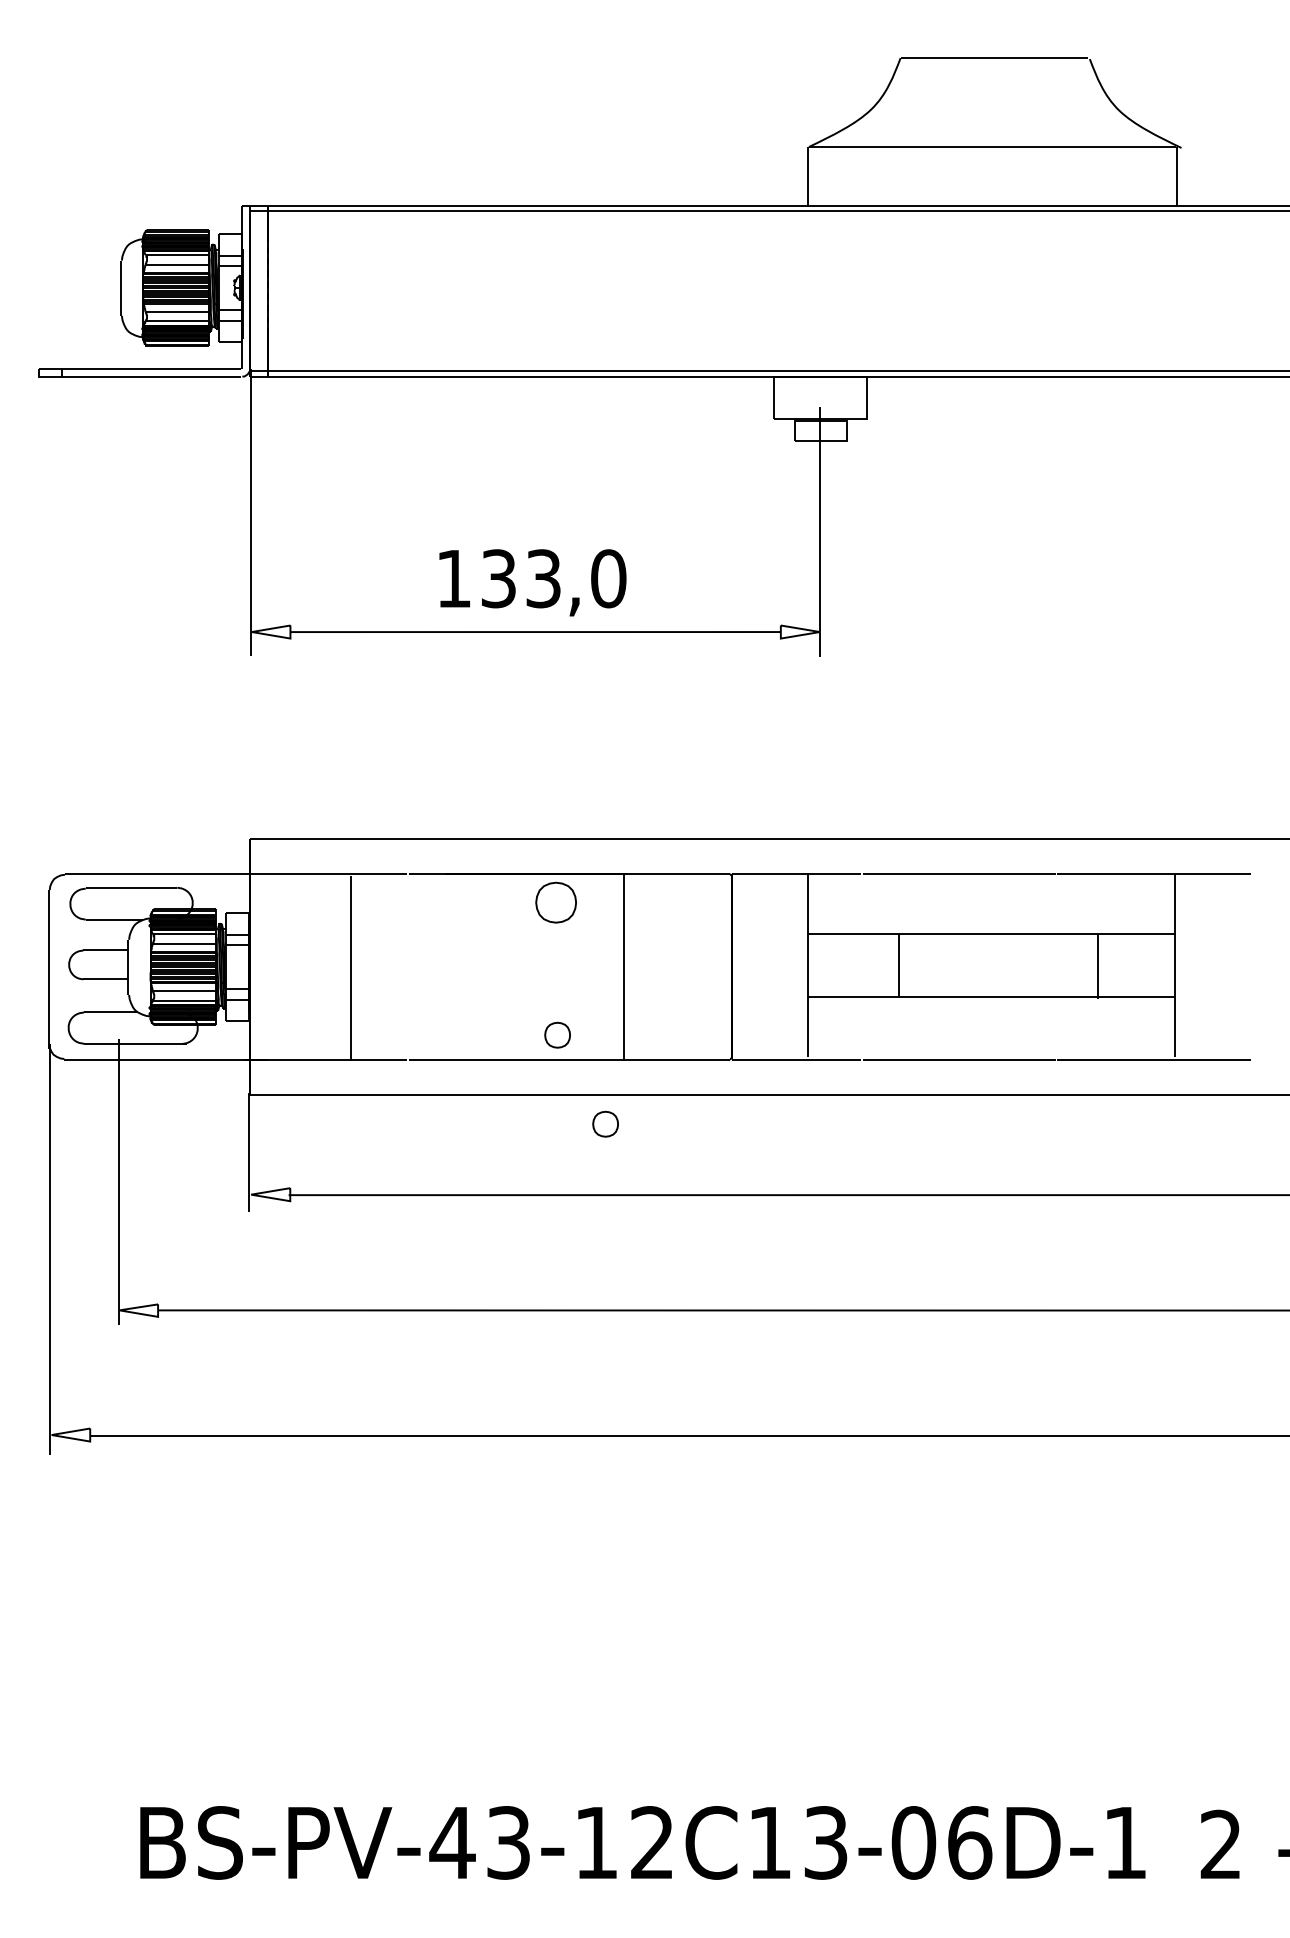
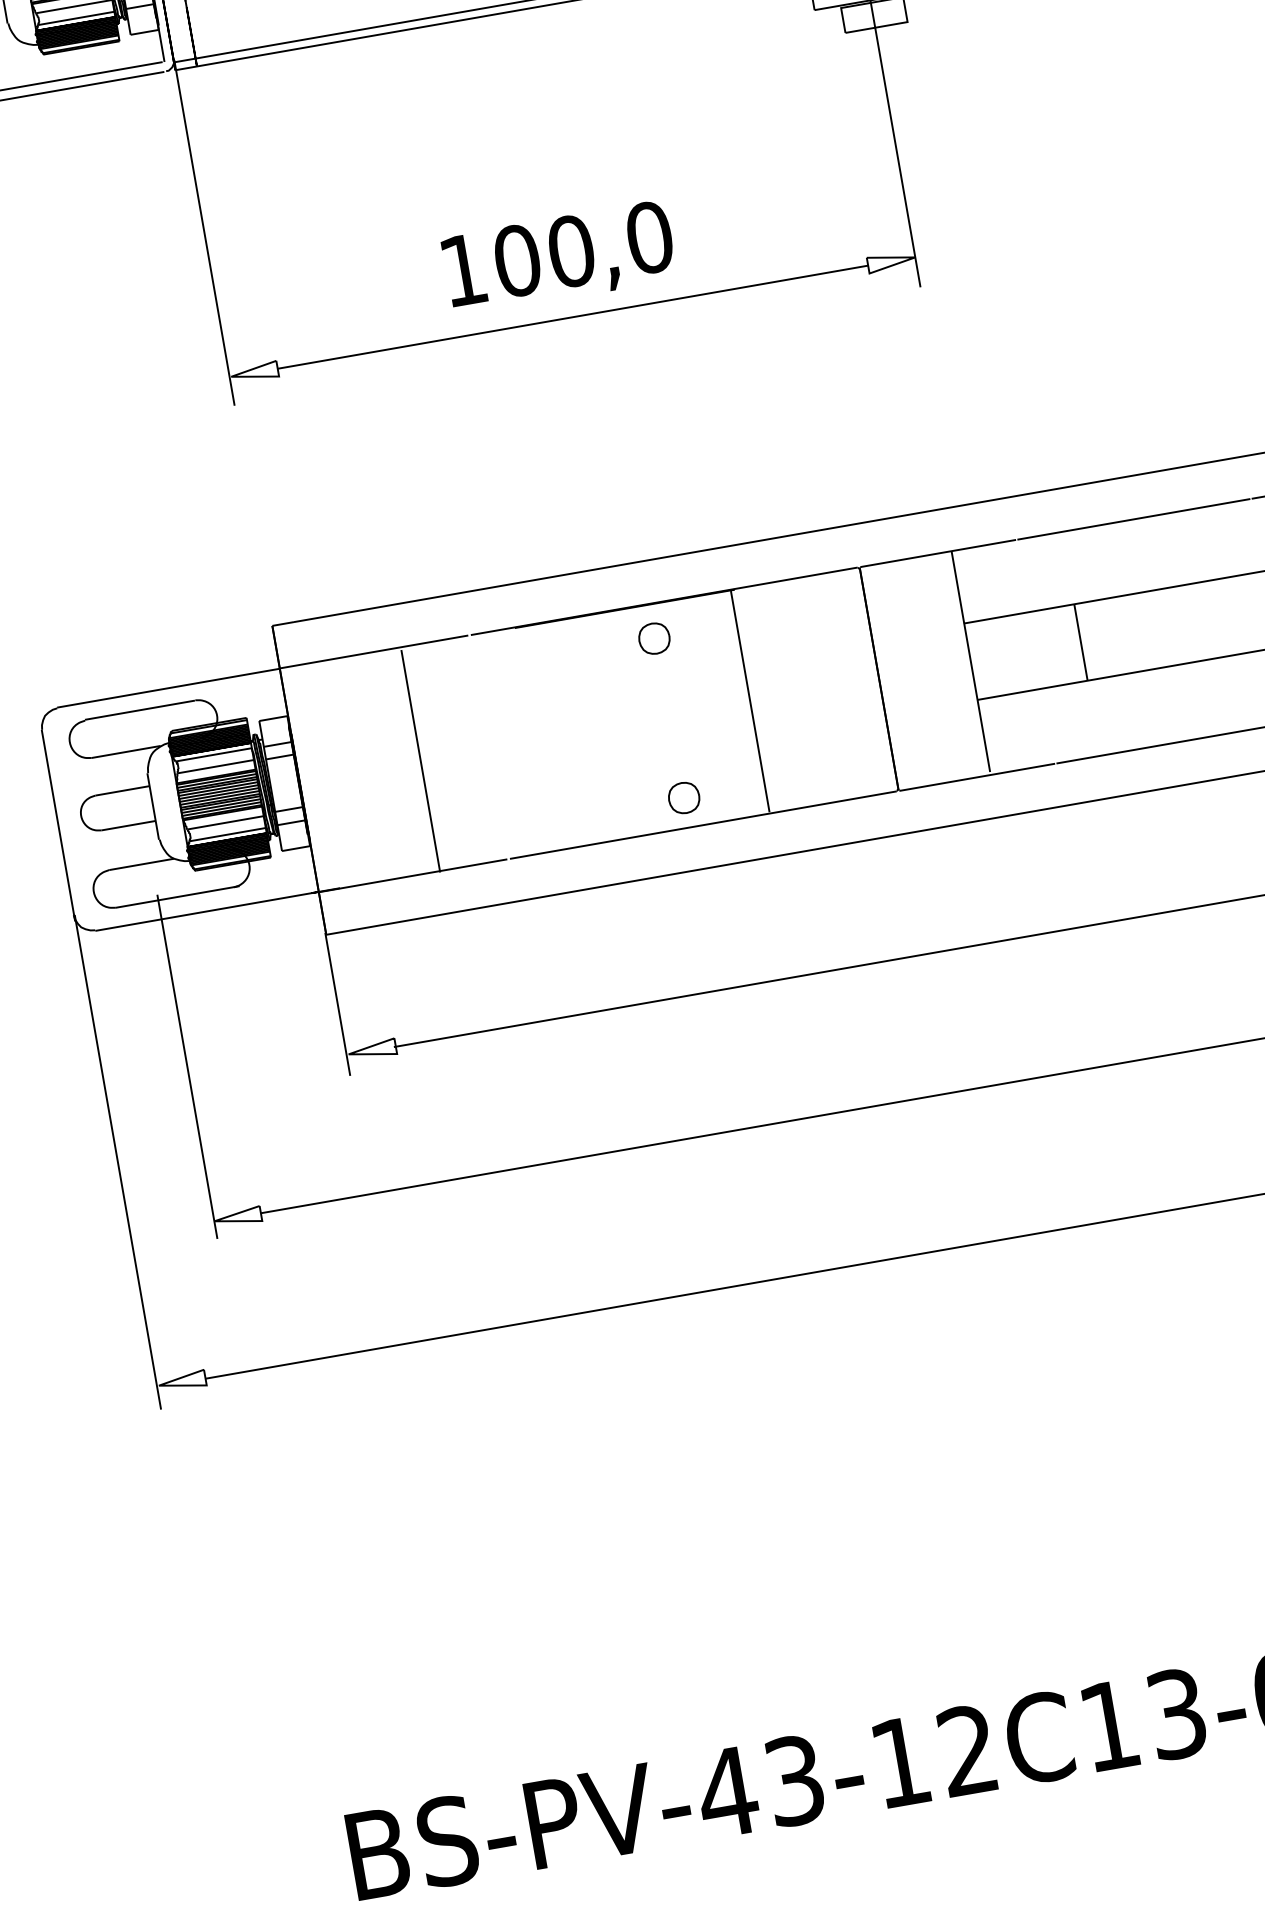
text: (521, 578) -> (544, 255), 133 -> 100
part: (555, 902) -> (653, 638), size x0.62
part: (605, 1123) -> (760, 894), removed

